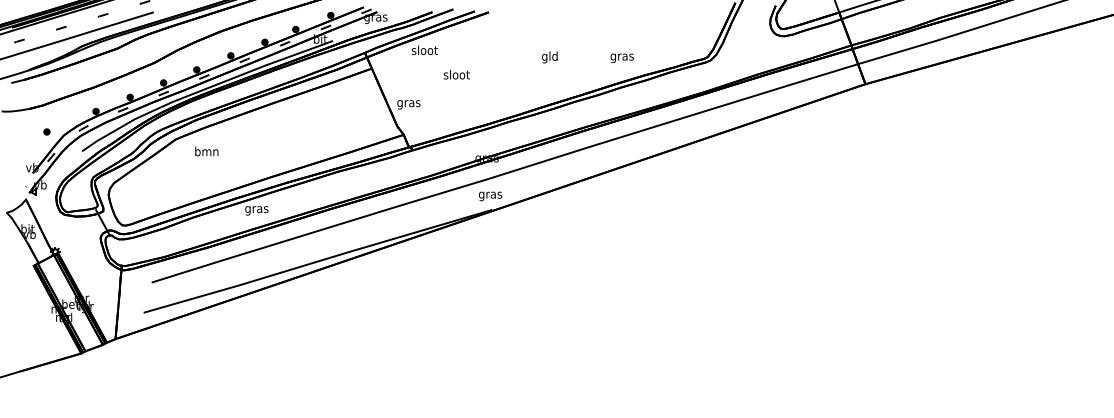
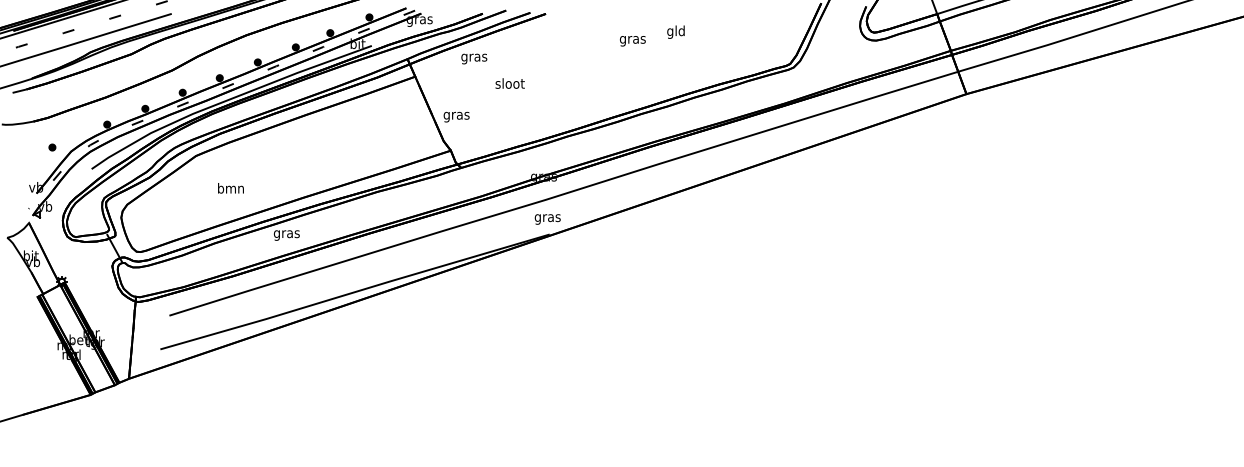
text: (424, 51) -> (474, 57), sloot -> gras
text: (549, 56) -> (675, 31), moved
text: (621, 58) -> (632, 41), moved
text: (206, 151) -> (230, 188), moved

